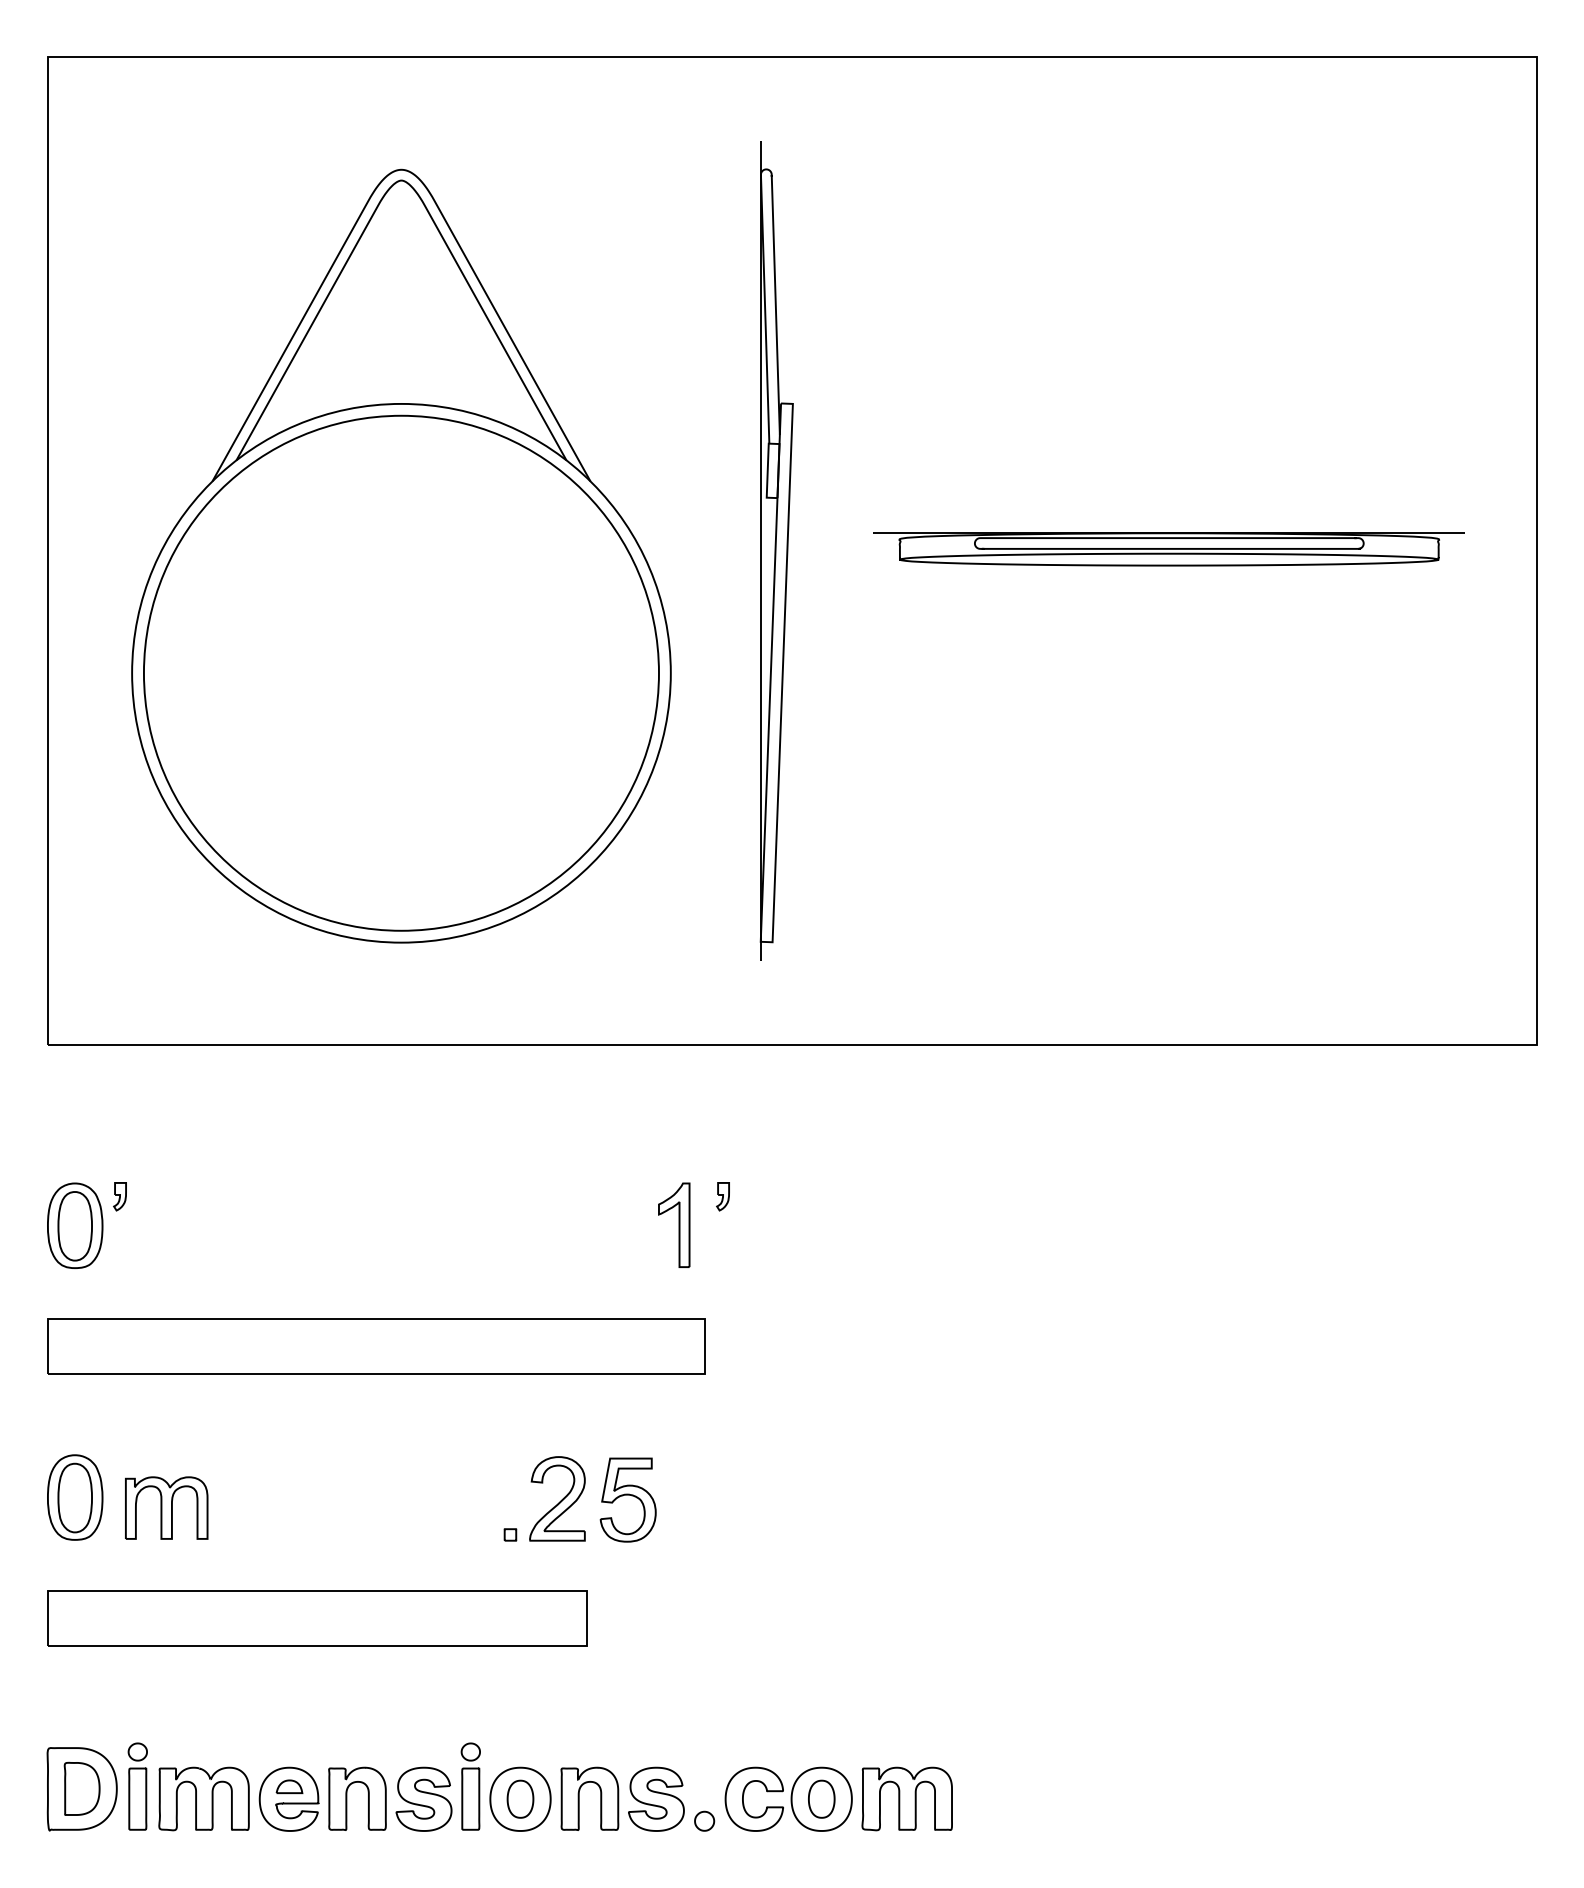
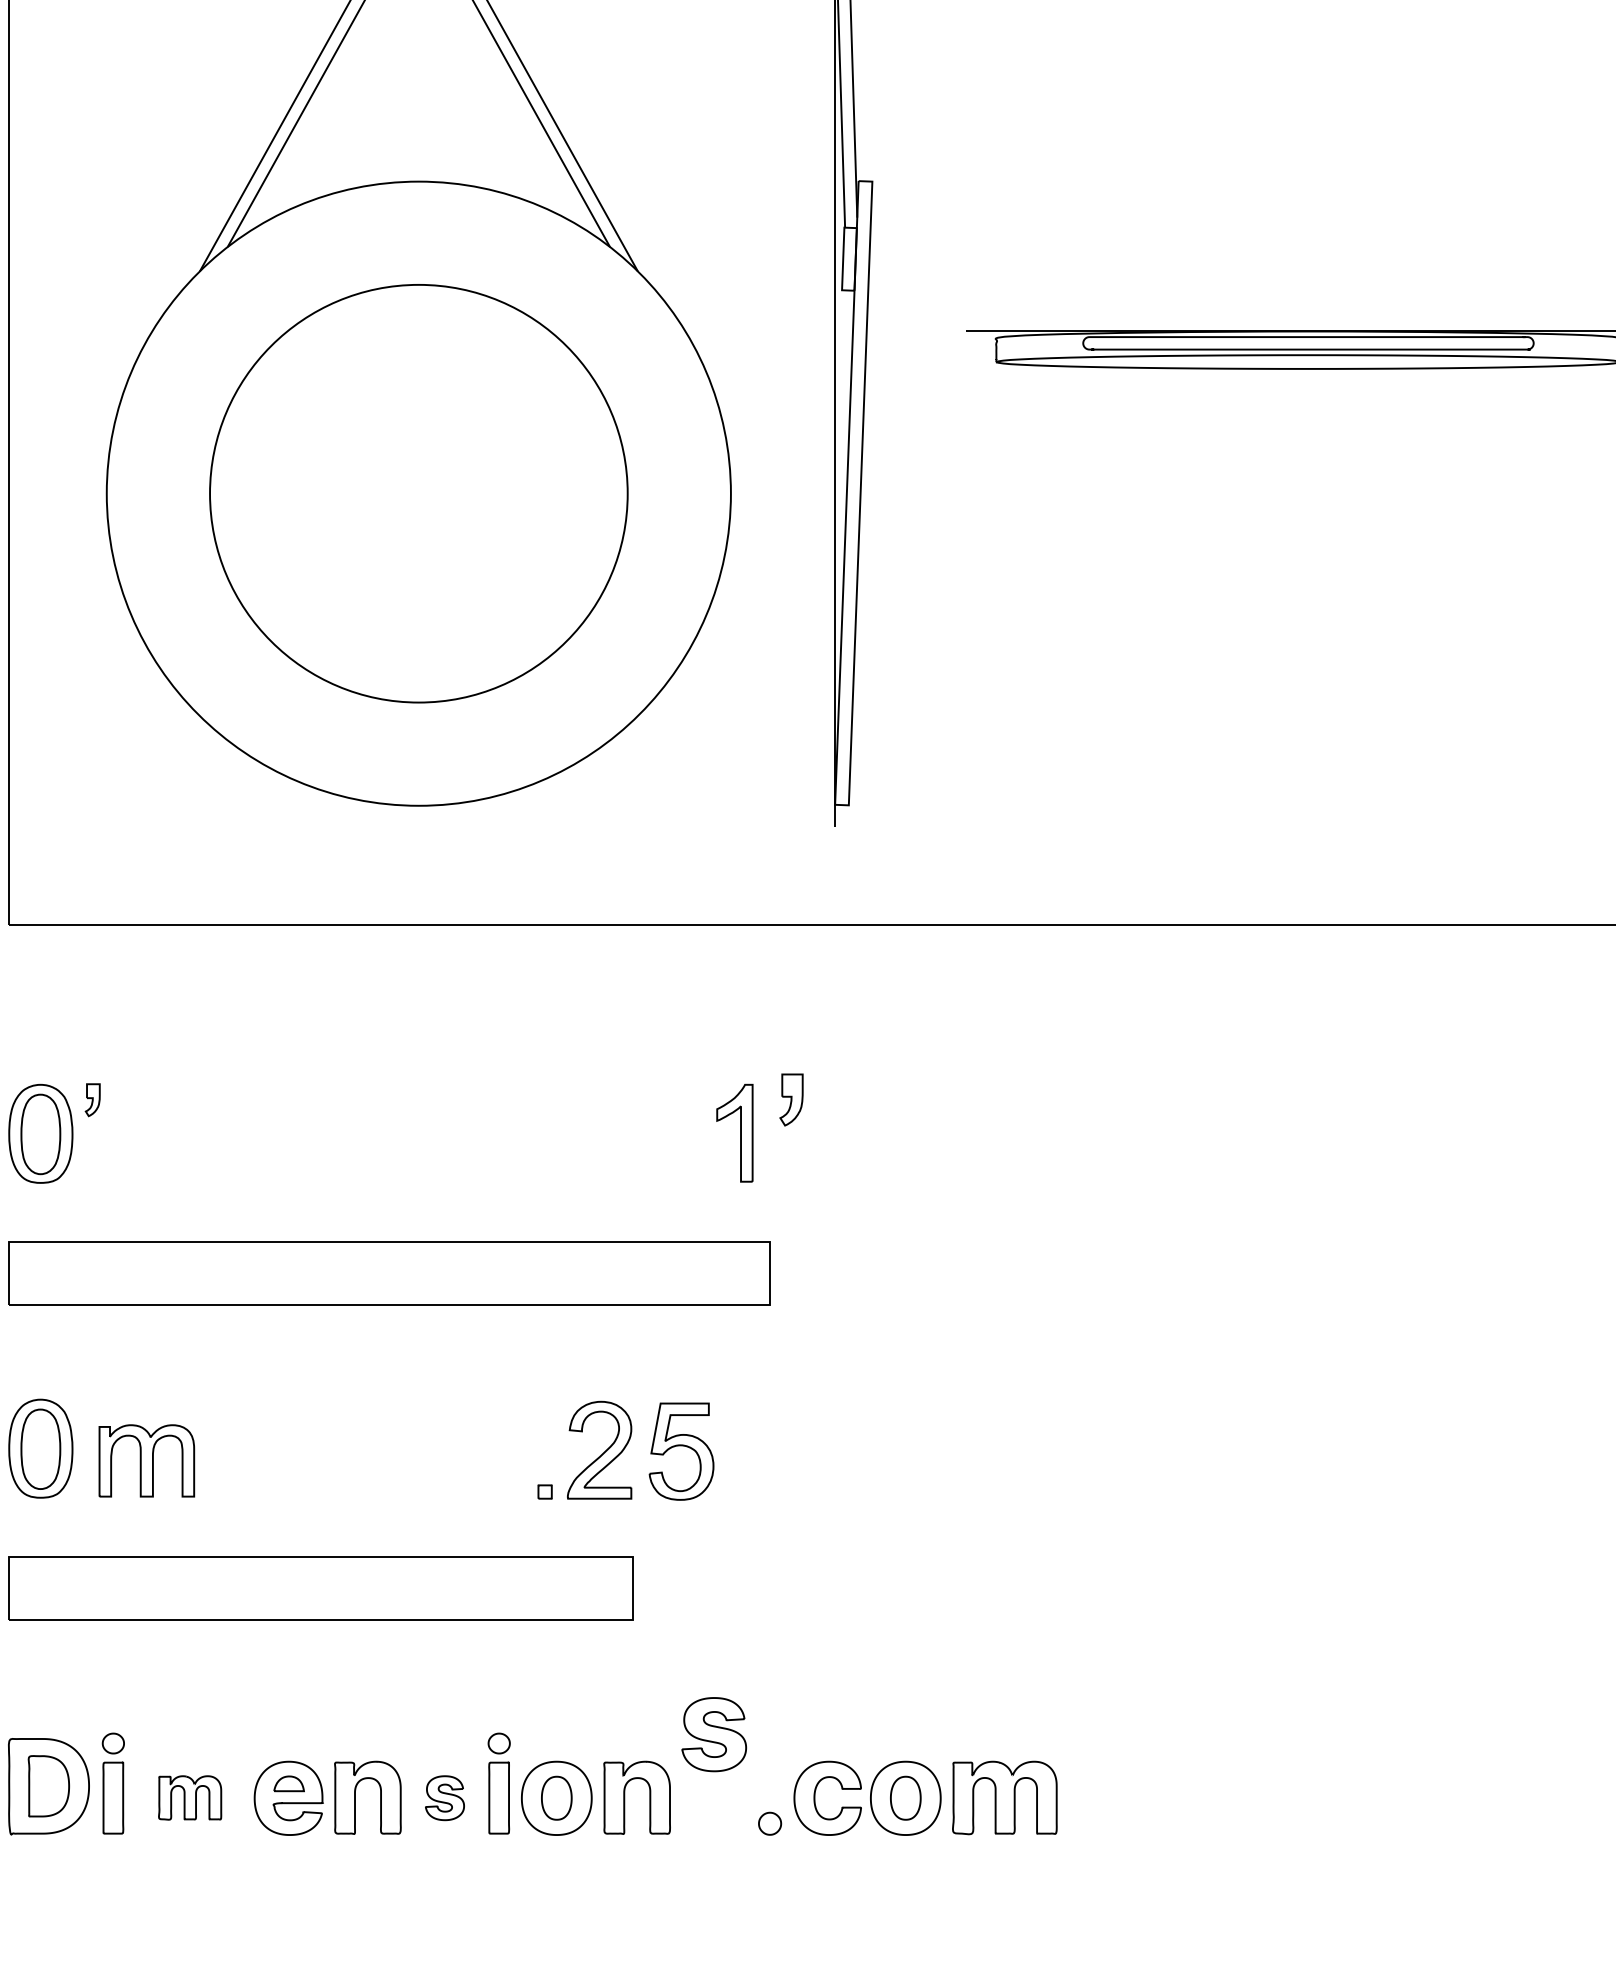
circle: (400, 672) -> (417, 492), size x0.7
part: (722, 1196) -> (790, 1099), size x1.6
part: (203, 1798) -> (189, 1797), size x0.6
part: (423, 1798) -> (444, 1797), size x0.6
part: (656, 1798) -> (714, 1733), moved

